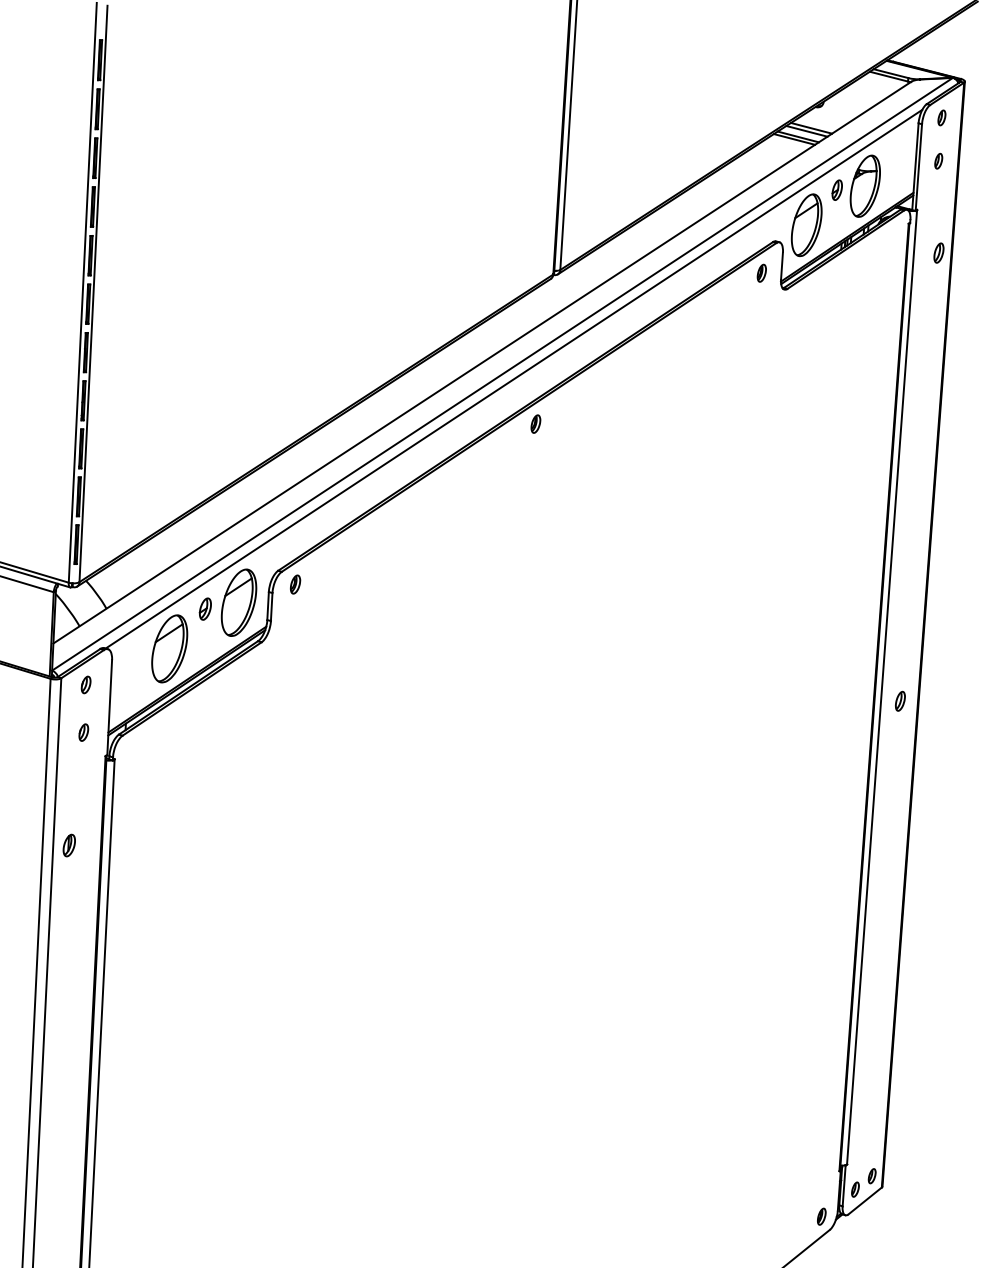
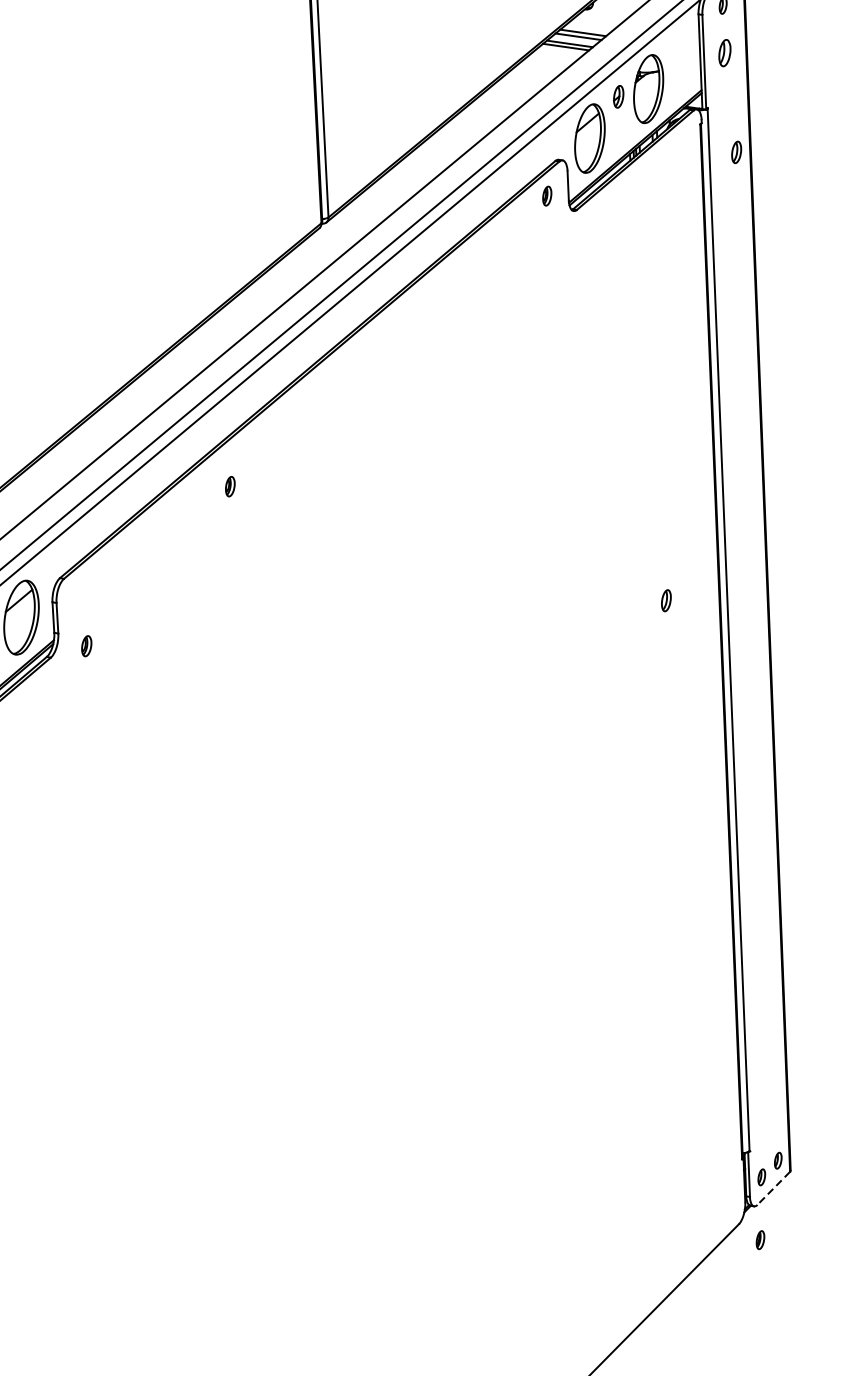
part: (938, 160) -> (724, 52), size x1.6
part: (535, 423) -> (229, 486), moved
part: (295, 584) -> (86, 646), moved
part: (900, 700) -> (666, 599), moved
line: (864, 1201) -> (773, 1189), solid -> dashed
part: (821, 1216) -> (760, 1239), moved

